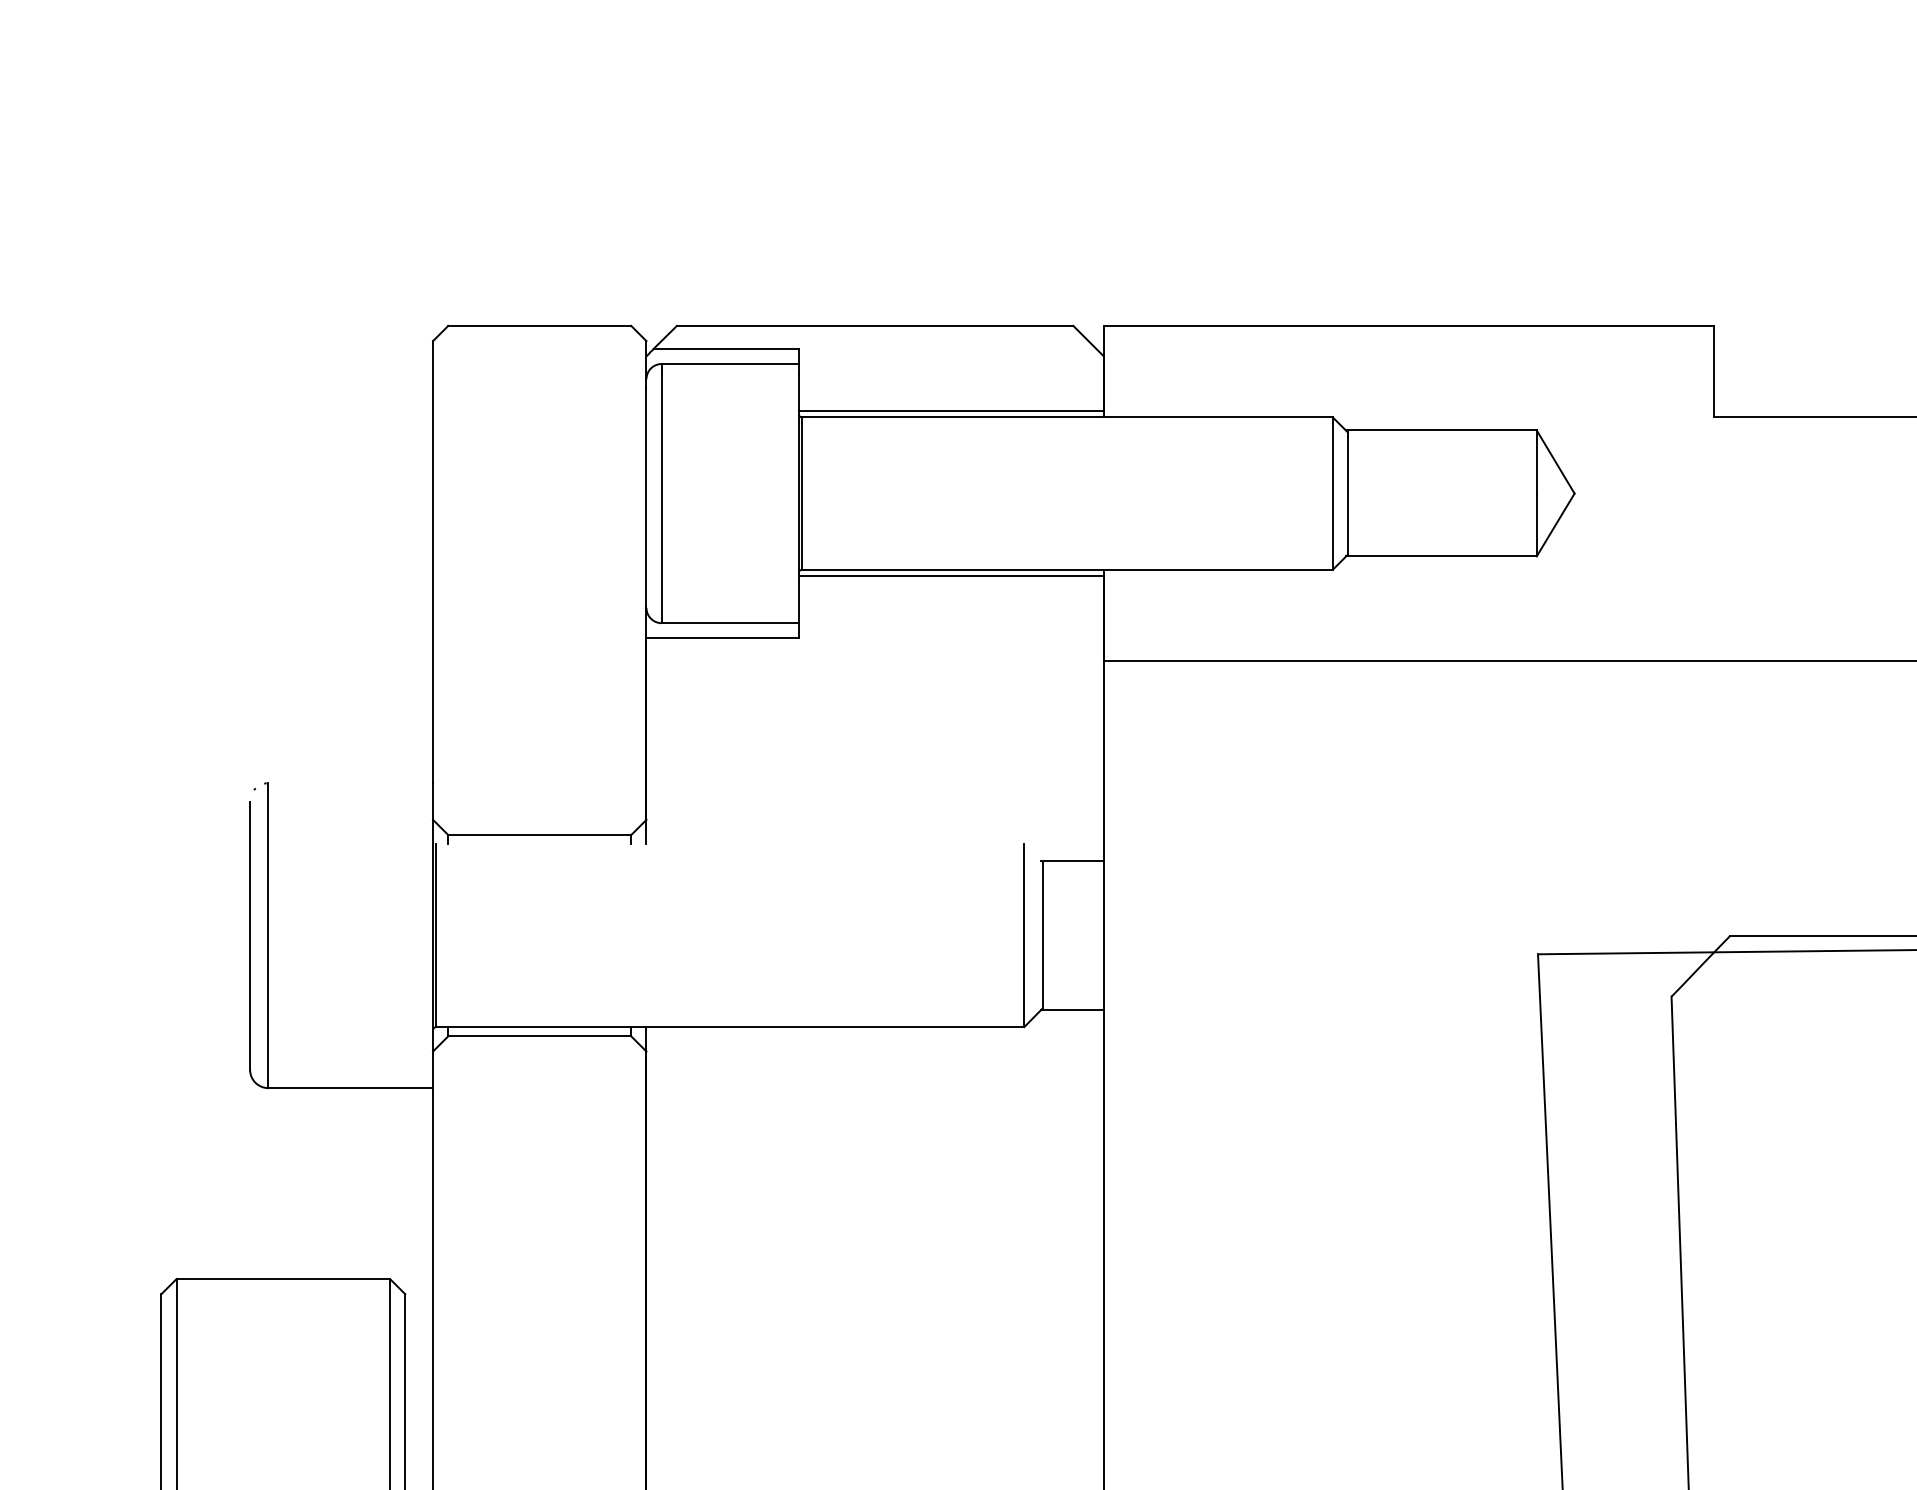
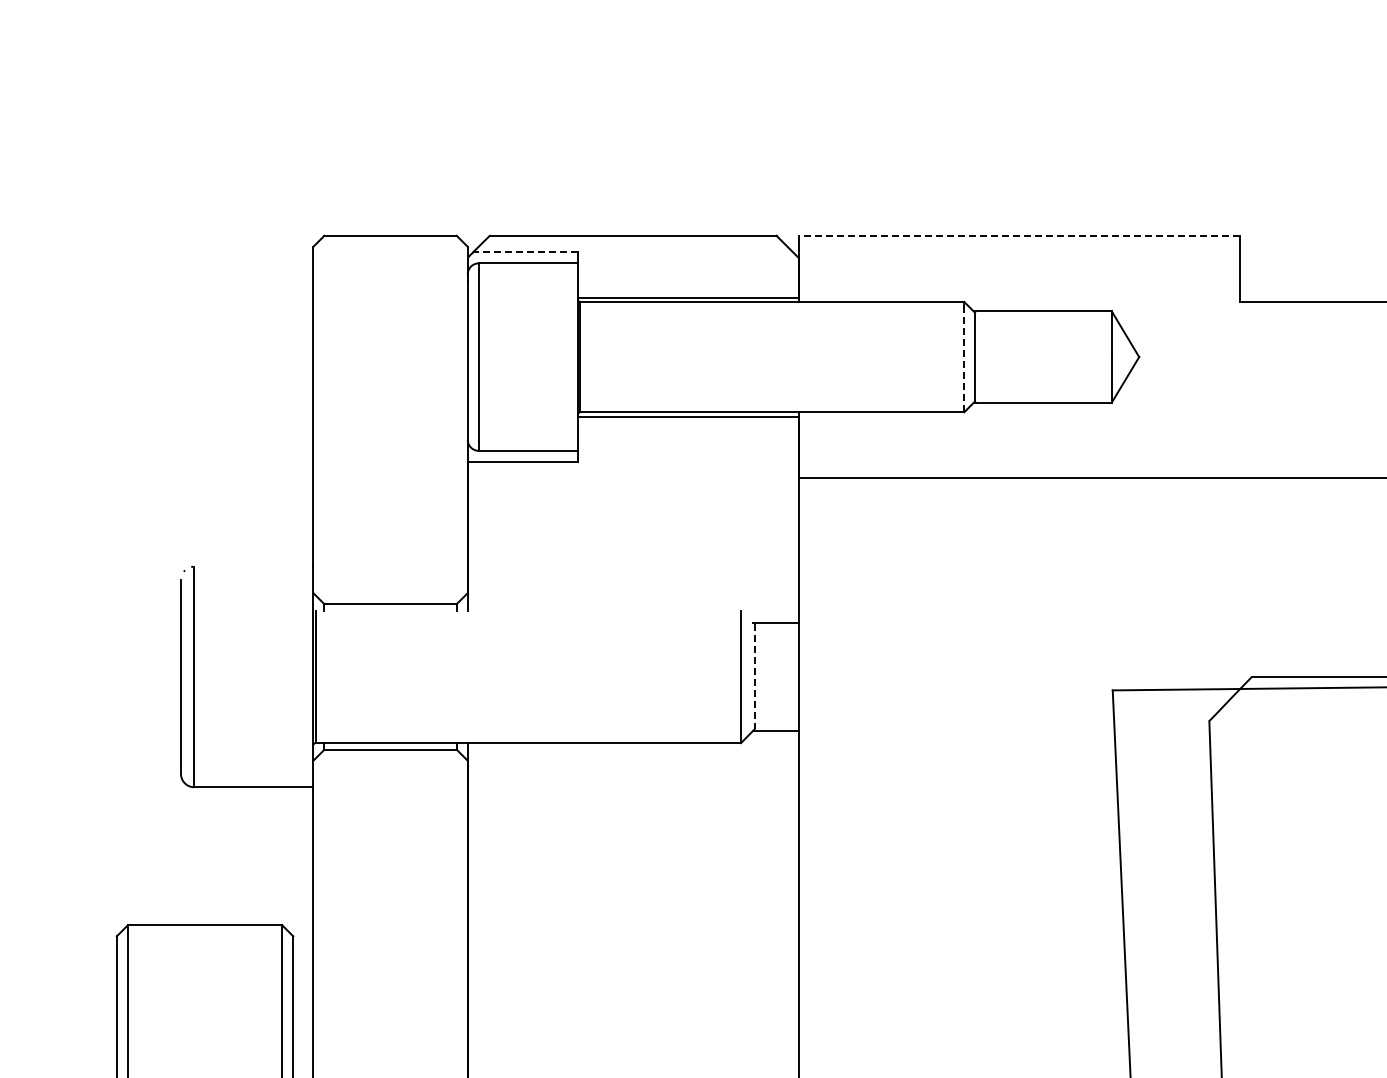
line: (1409, 325) -> (1019, 235), solid -> dashed
line: (726, 348) -> (525, 252), solid -> dashed
line: (1333, 496) -> (964, 359), solid -> dashed
line: (1042, 935) -> (754, 676), solid -> dashed

